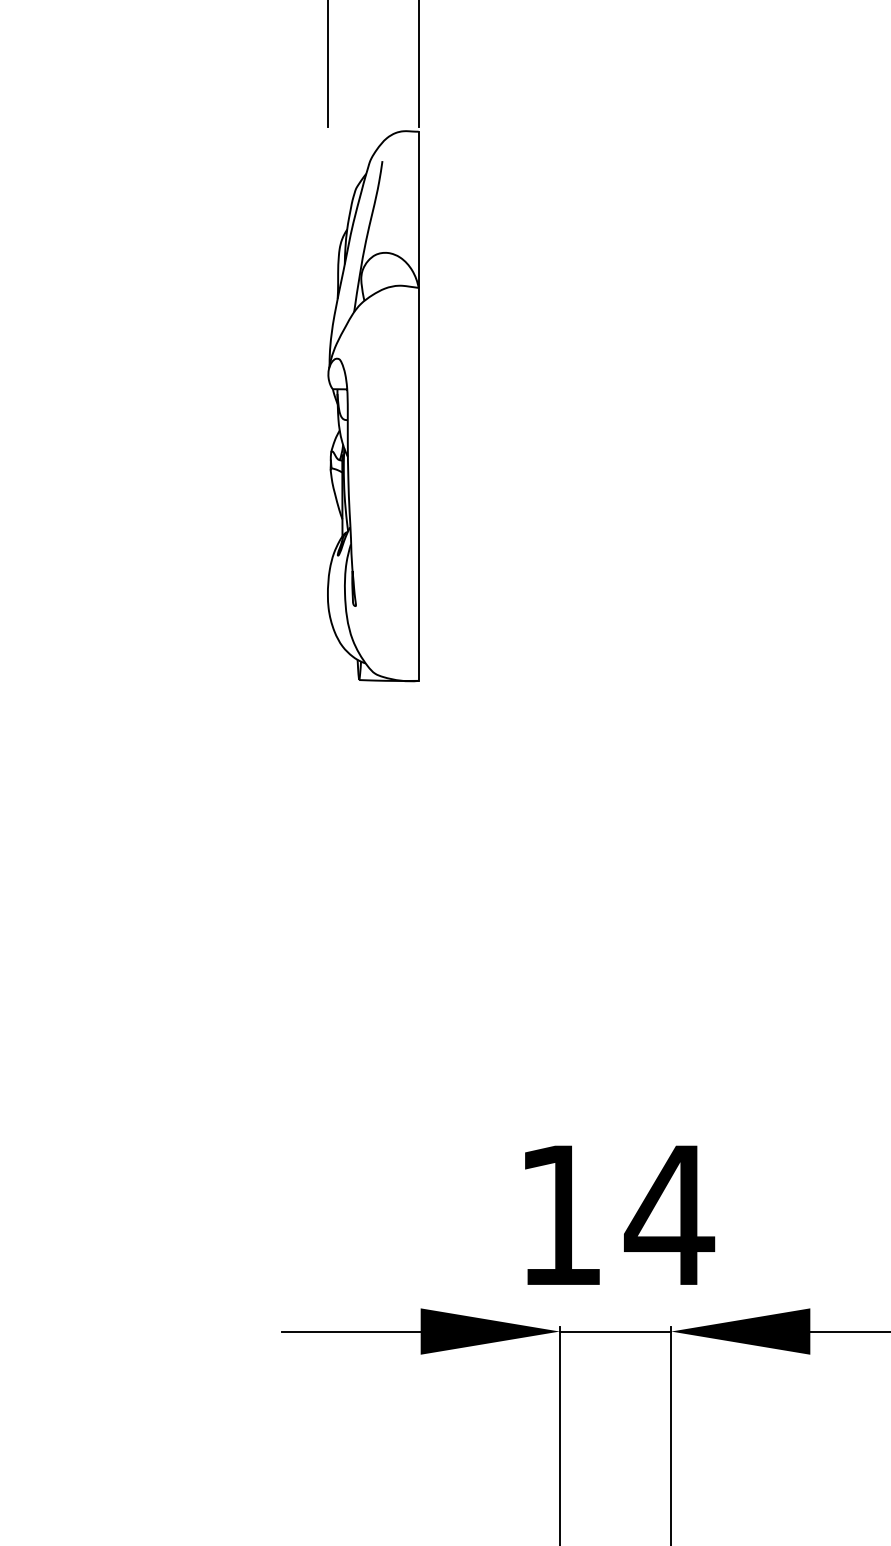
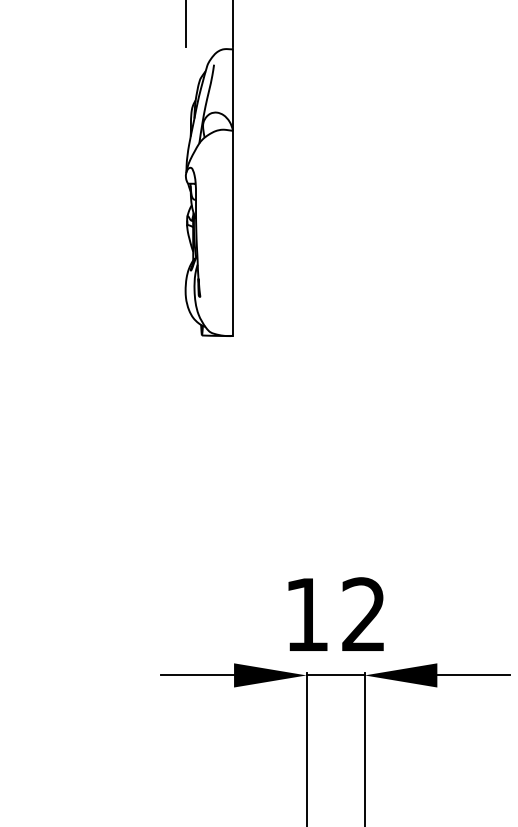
text: (668, 1212) -> (363, 613), 14 -> 12

